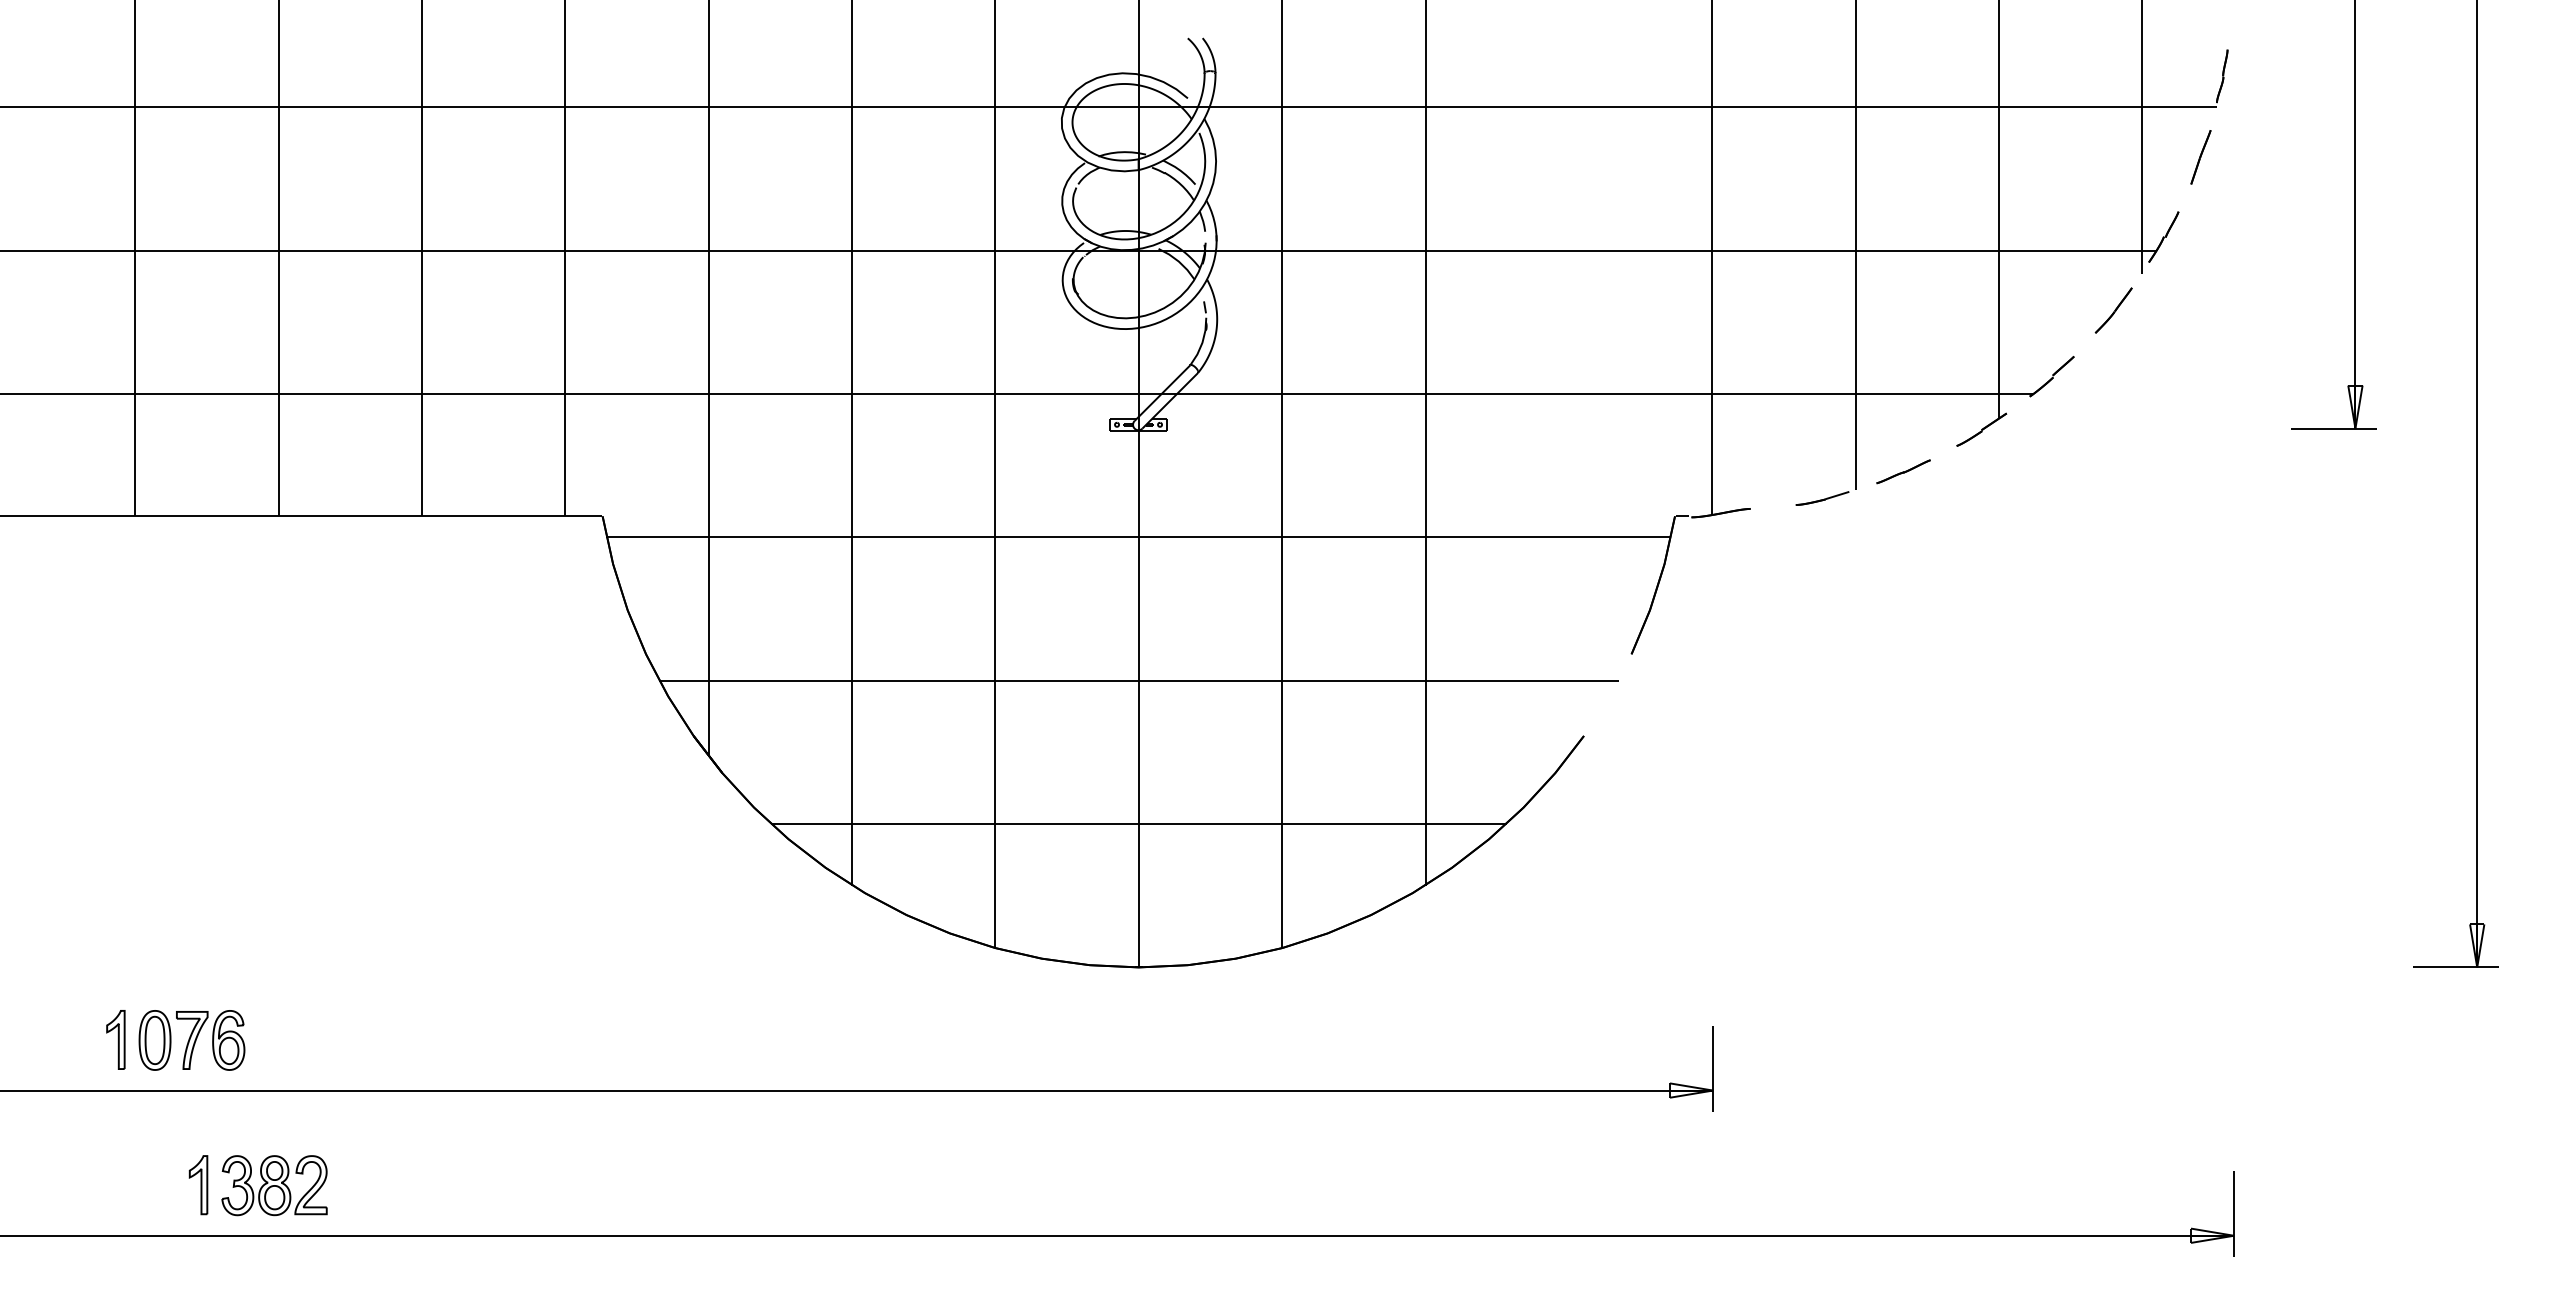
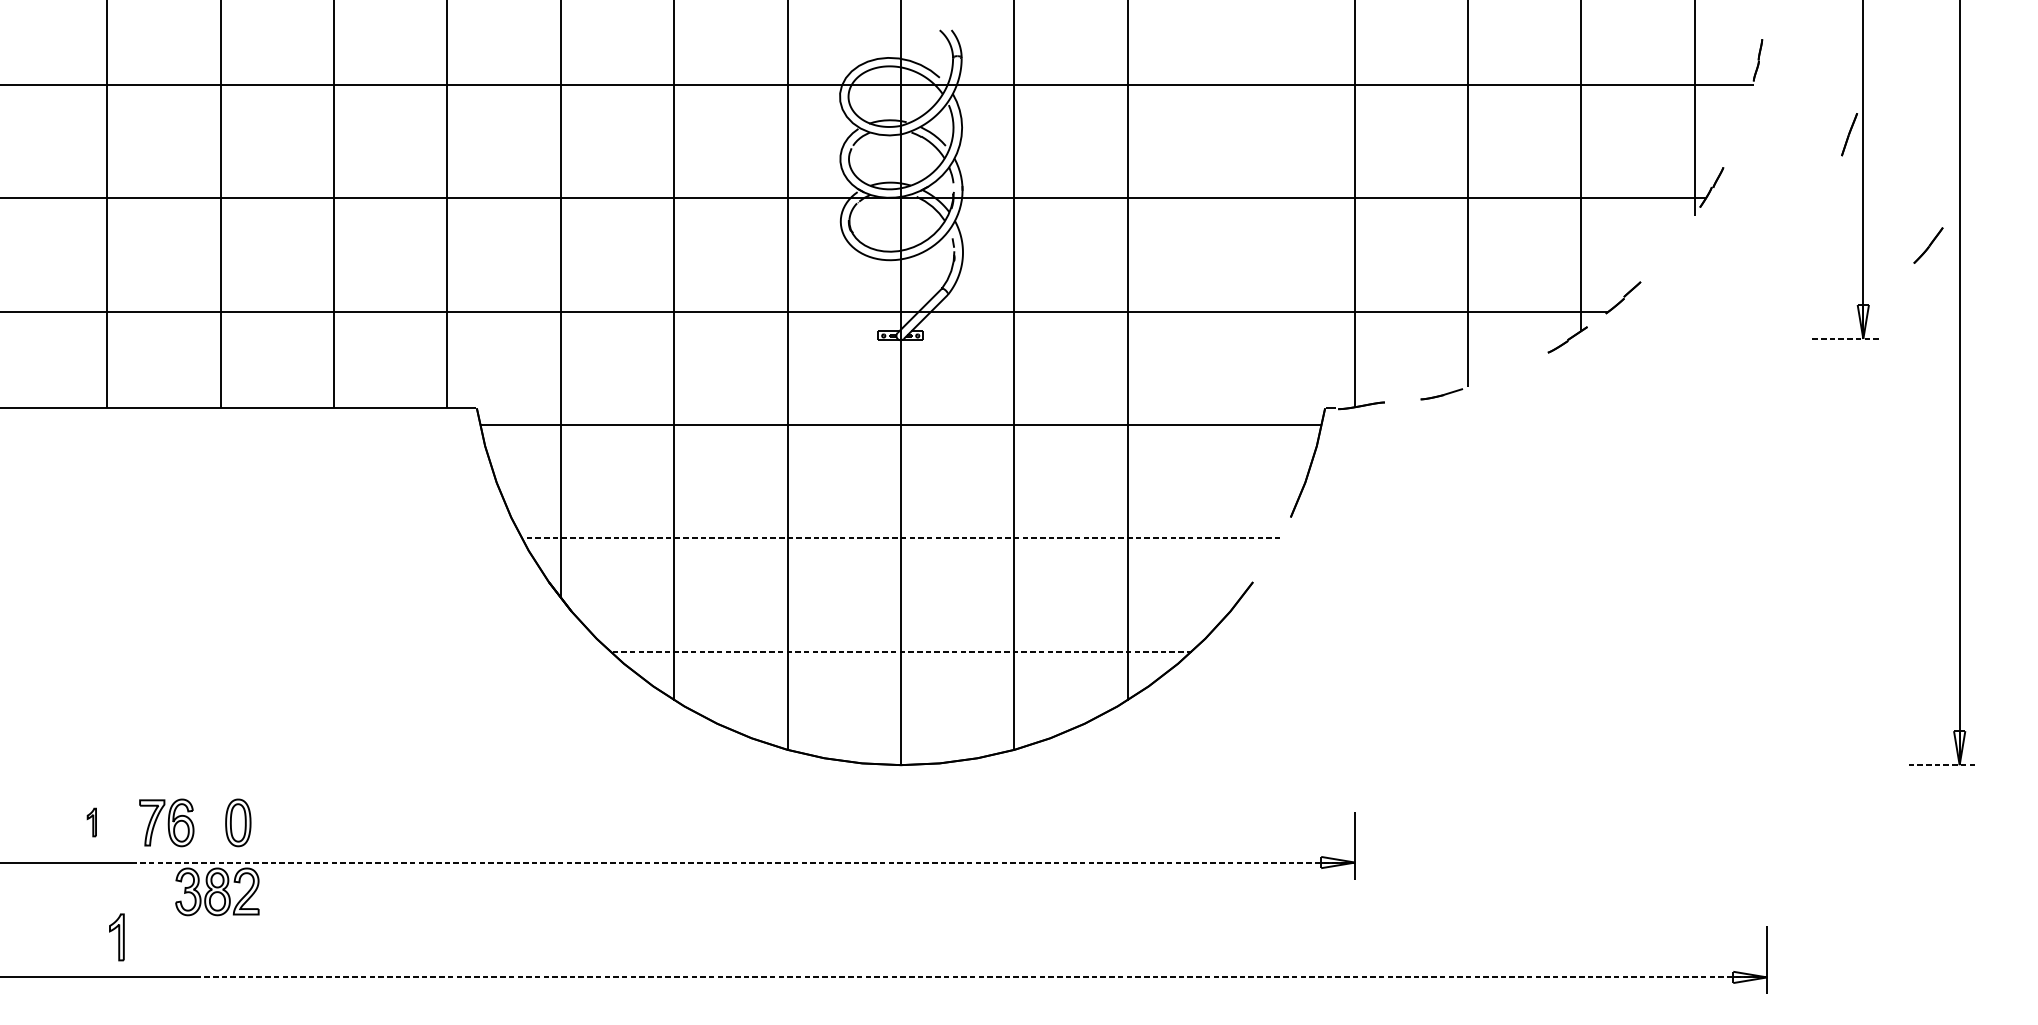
line: (2200, 157) -> (1849, 134), moved
part: (2113, 310) -> (1928, 245), moved
line: (2334, 428) -> (1846, 338), solid -> dashed
line: (1903, 471) -> (1505, 372), removed
line: (1138, 680) -> (900, 538), solid -> dashed
line: (1138, 824) -> (900, 652), solid -> dashed
line: (2456, 967) -> (1943, 765), solid -> dashed
part: (115, 1039) -> (91, 822), size x0.6
part: (154, 1040) -> (237, 822), moved
line: (941, 1090) -> (744, 862), solid -> dashed
part: (198, 1185) -> (116, 937), moved
part: (274, 1185) -> (217, 891), moved
line: (1243, 1235) -> (983, 977), solid -> dashed

